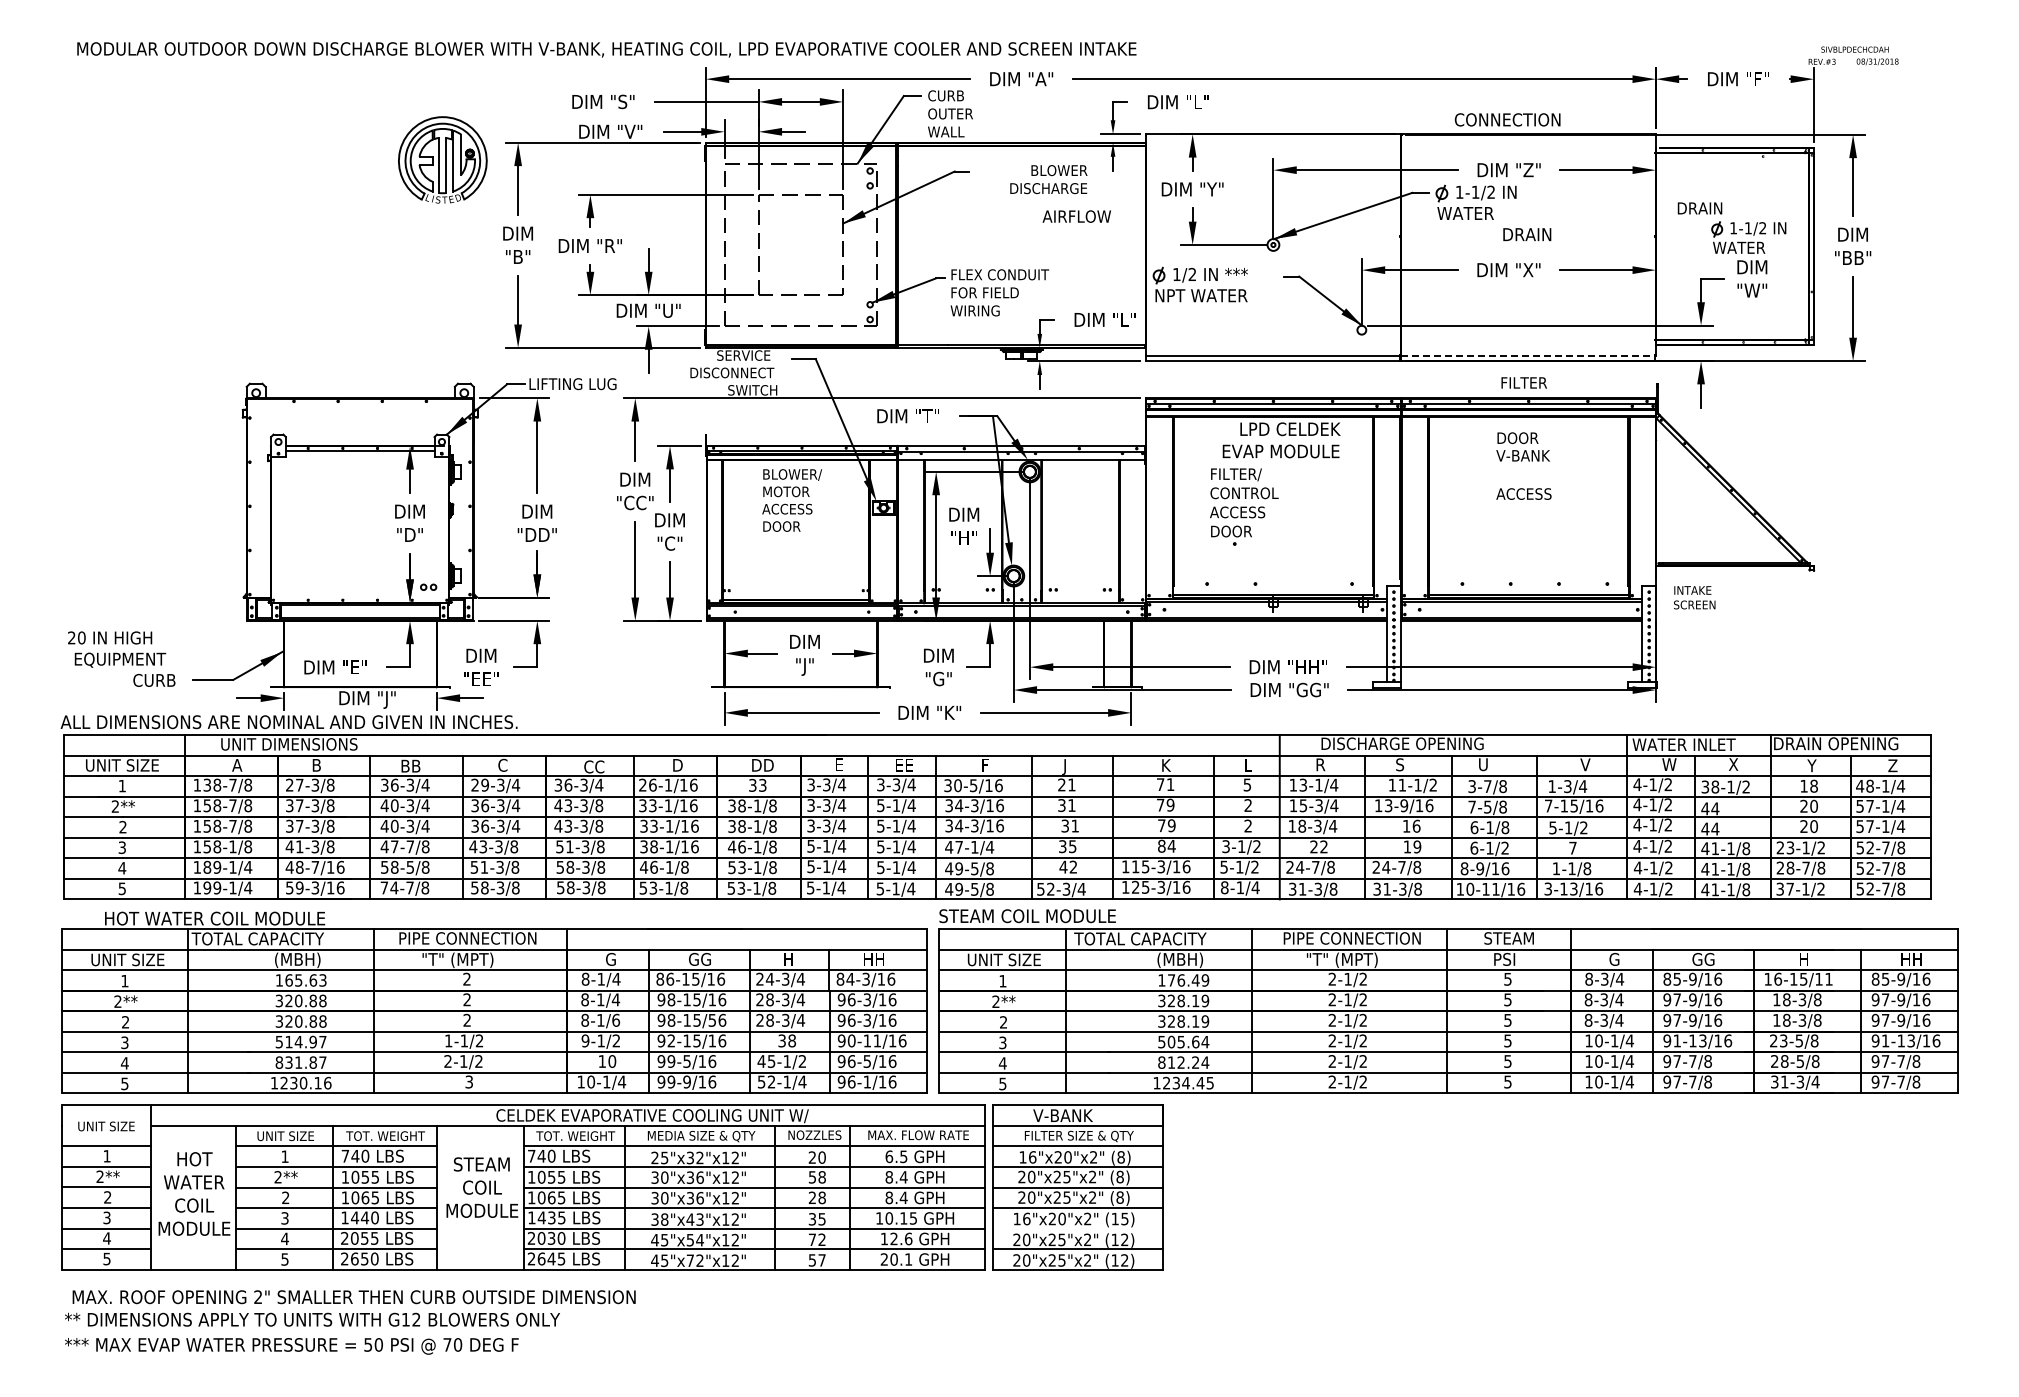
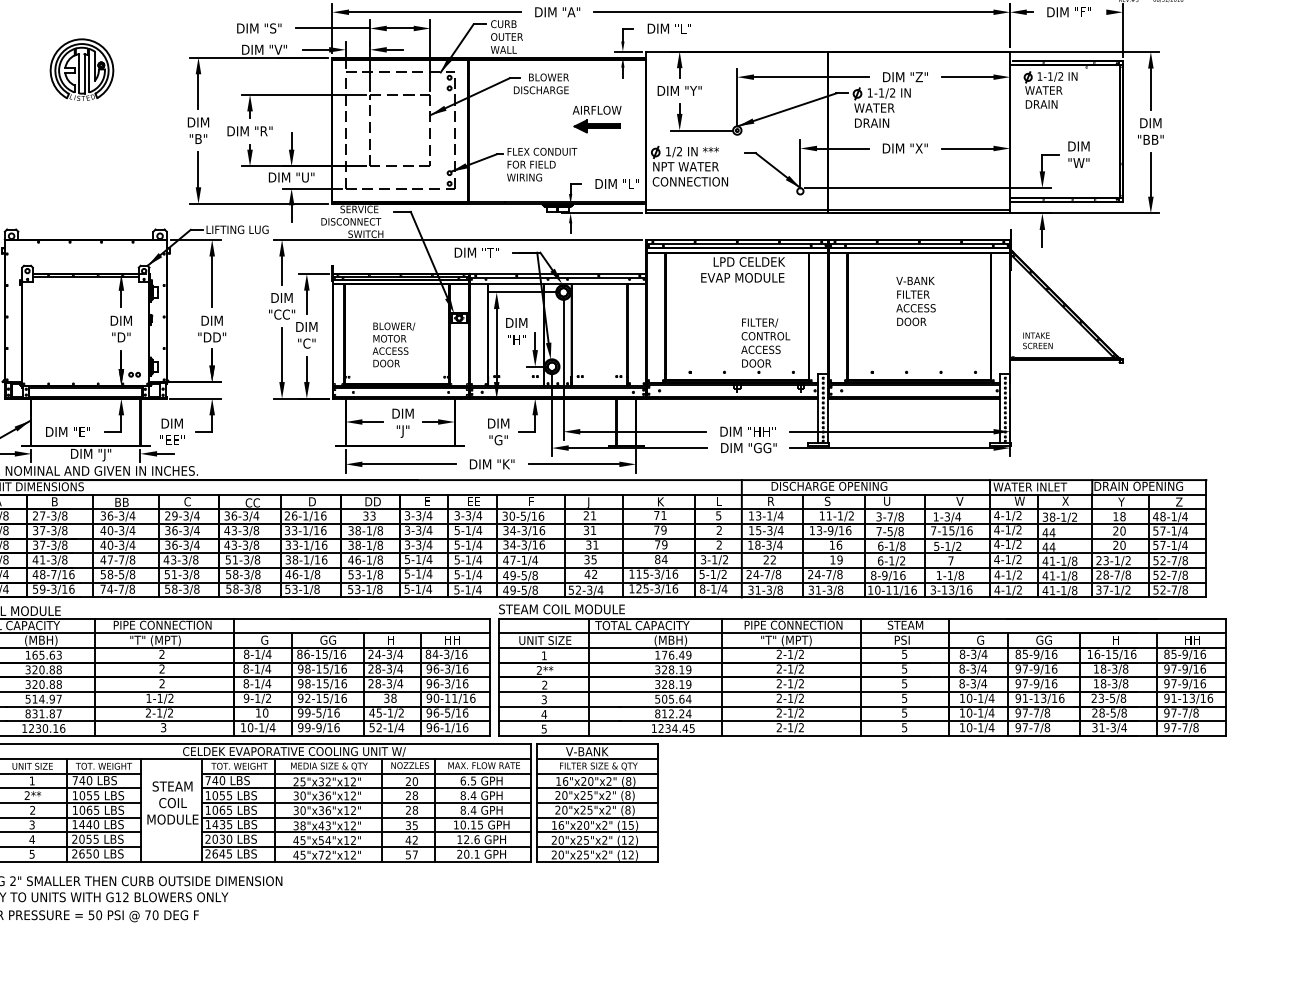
text: (1507, 119) -> (690, 181), moved
part: (442, 159) -> (81, 69), moved
text: (1048, 179) -> (541, 83), moved
text: (1527, 234) -> (872, 123), moved
part: (1748, 237) -> (1050, 83), moved
part: (1076, 238) -> (596, 125), added
line: (1528, 355) -> (919, 209), dashed -> solid
text: (1523, 382) -> (912, 294), moved
text: (1517, 438) -> (911, 322), moved
text: (791, 500) -> (393, 344), moved
part: (1244, 506) -> (765, 345), moved
text: (1694, 597) -> (1037, 340), moved
text: (1828, 978) -> (1133, 653), 16-15/11 -> 16-15/16
text: (616, 1019) -> (268, 683), 8-1/6 -> 8-1/4
text: (711, 1020) -> (336, 683), 98-15/56 -> 98-15/16
text: (812, 1177) -> (408, 795), 58 -> 28
line: (1077, 1228) -> (597, 832), added
text: (812, 1239) -> (408, 840), 72 -> 42

